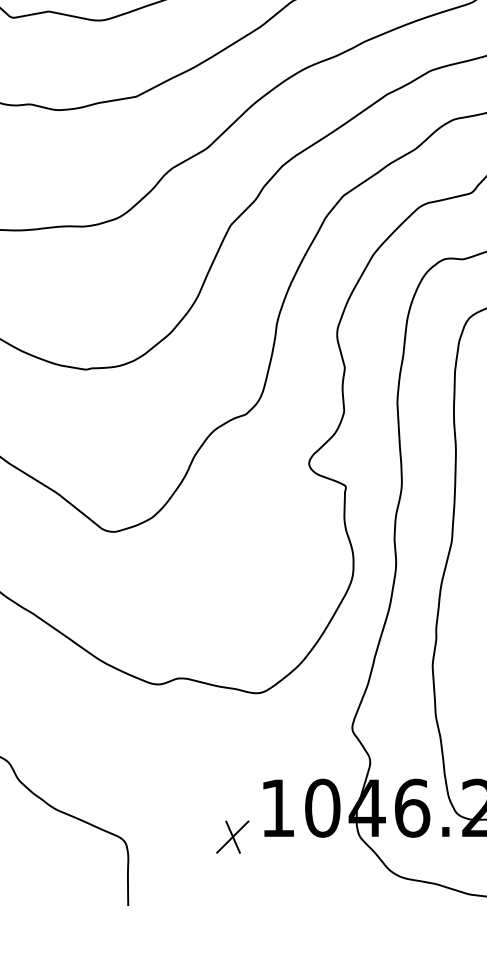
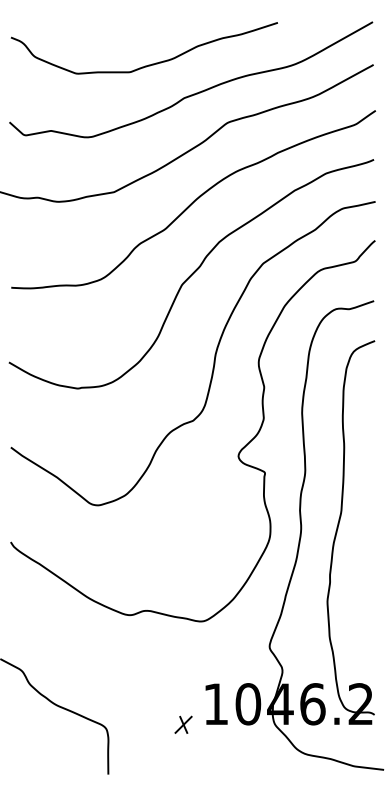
part: (232, 836) -> (183, 724), size x0.71

